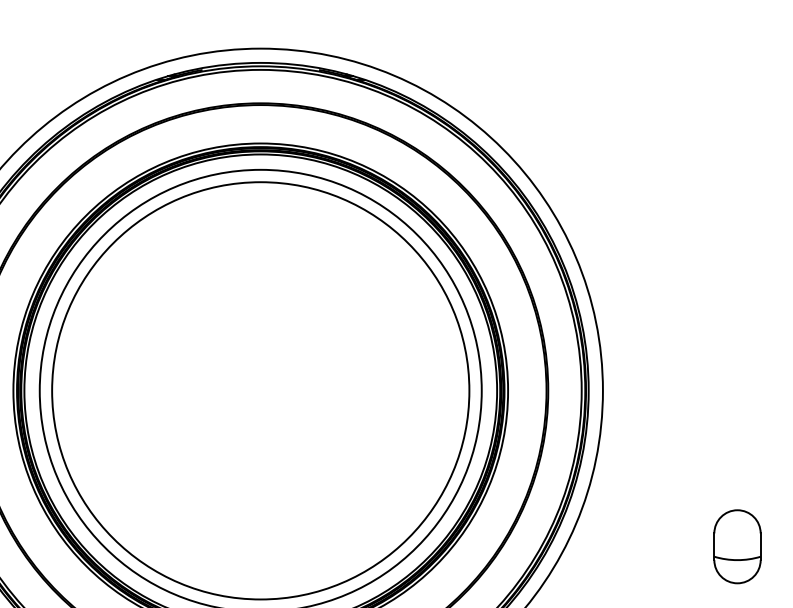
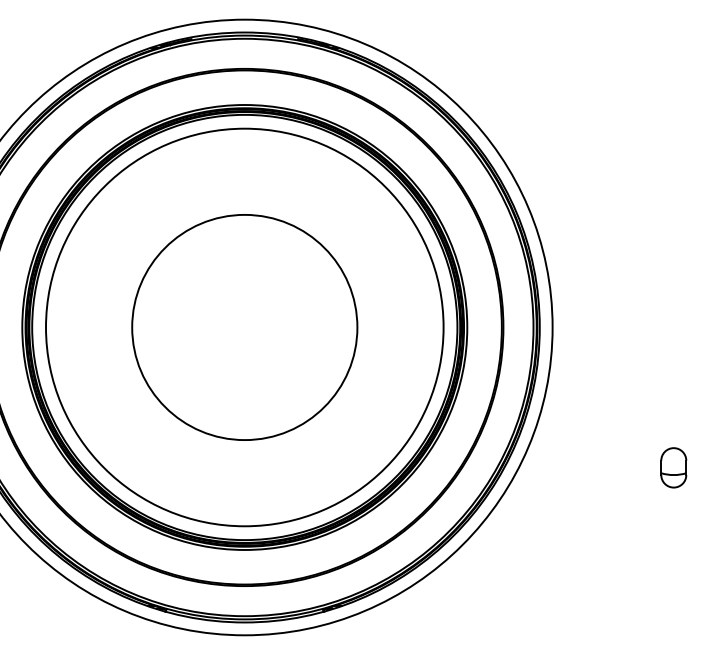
circle: (260, 390) -> (244, 327), size x0.6
part: (737, 546) -> (673, 467), size x0.6

